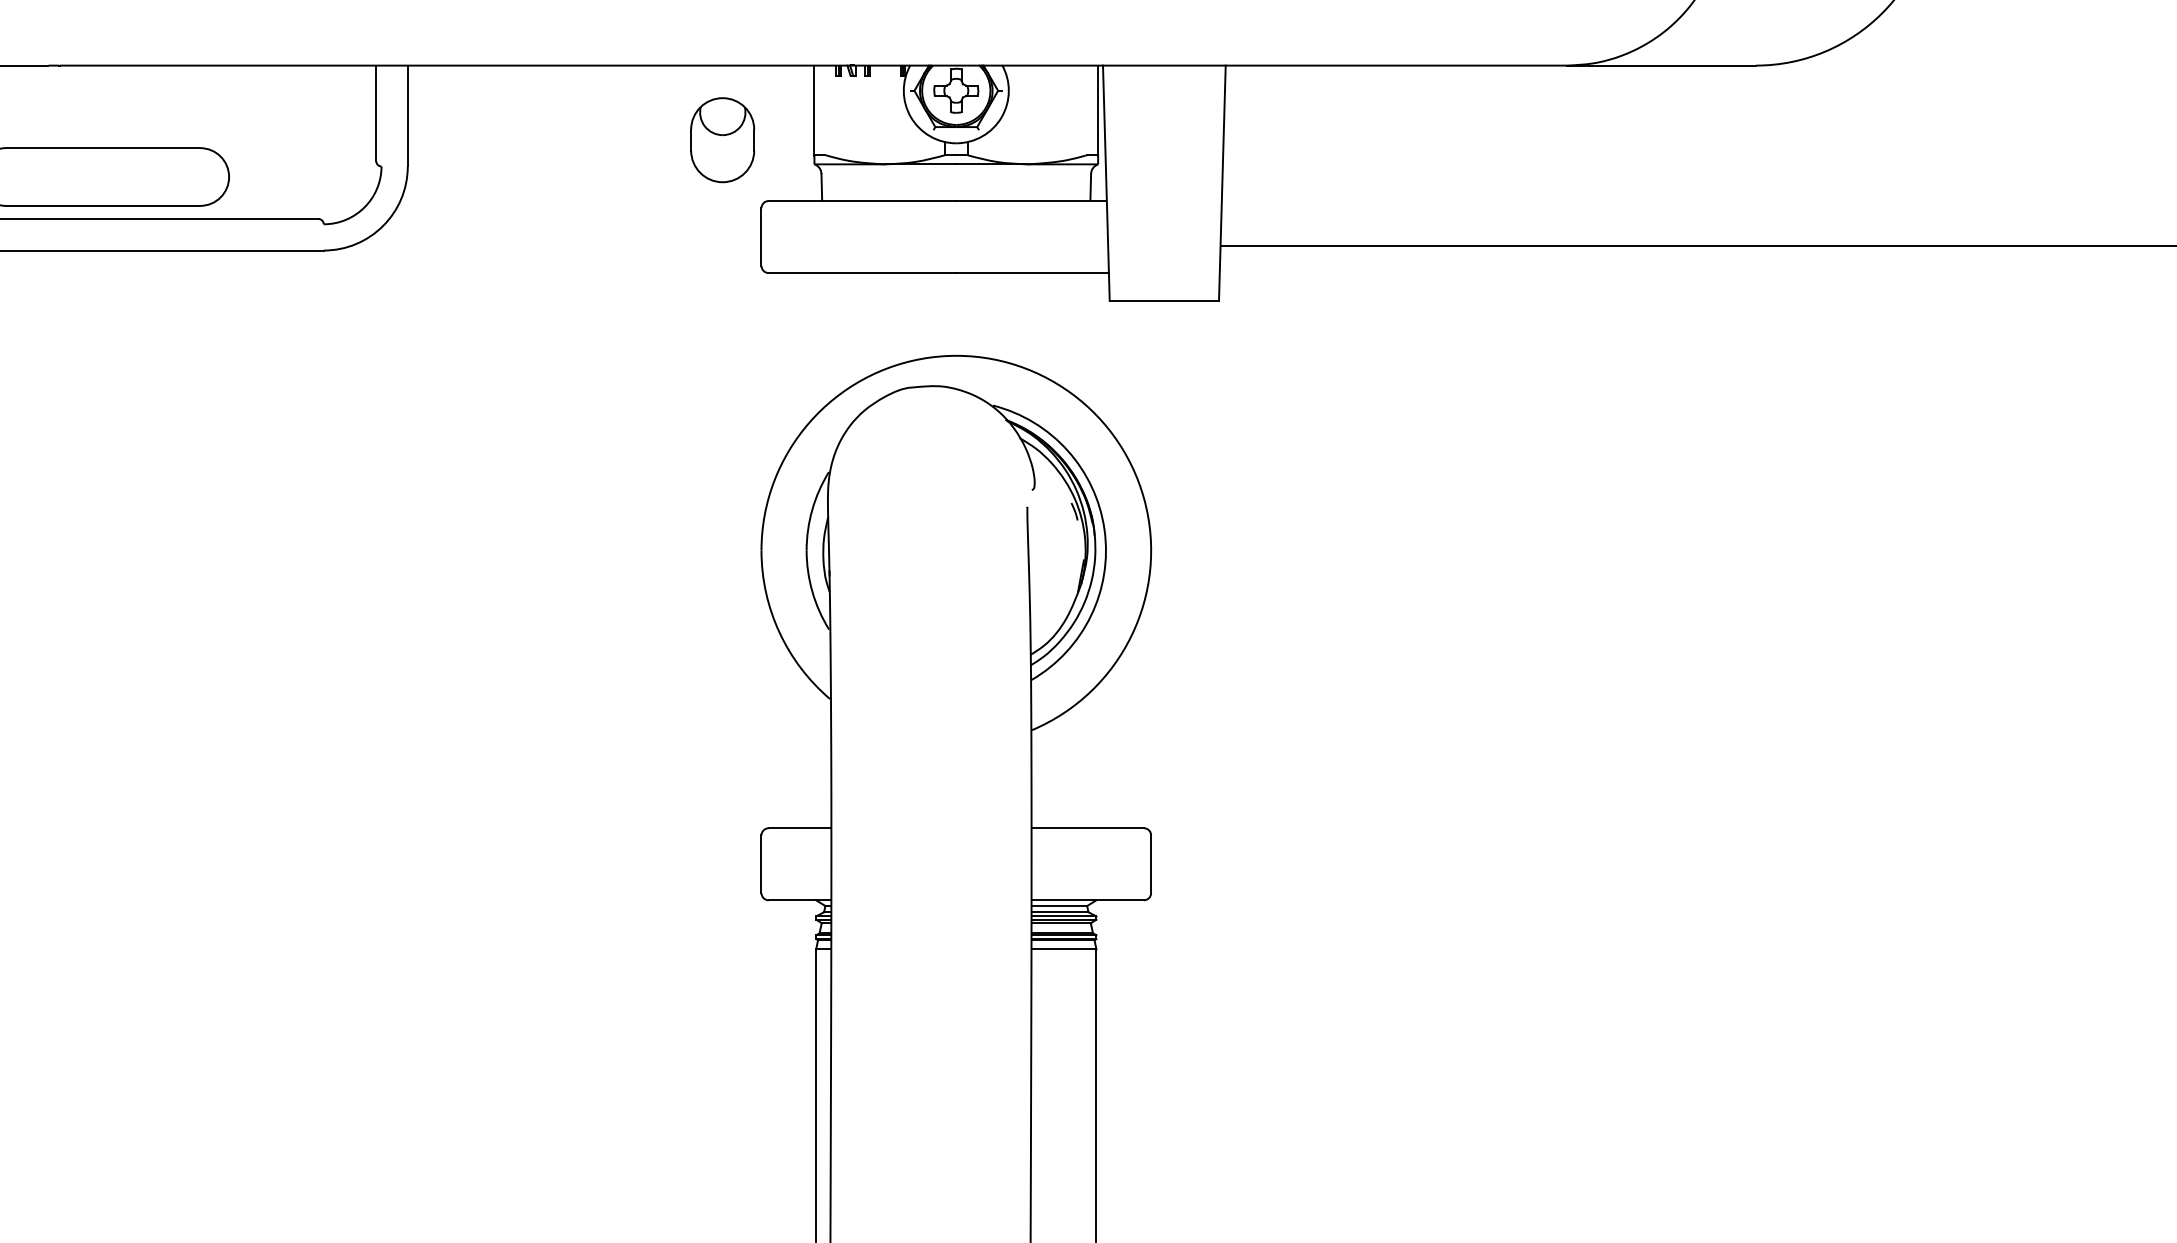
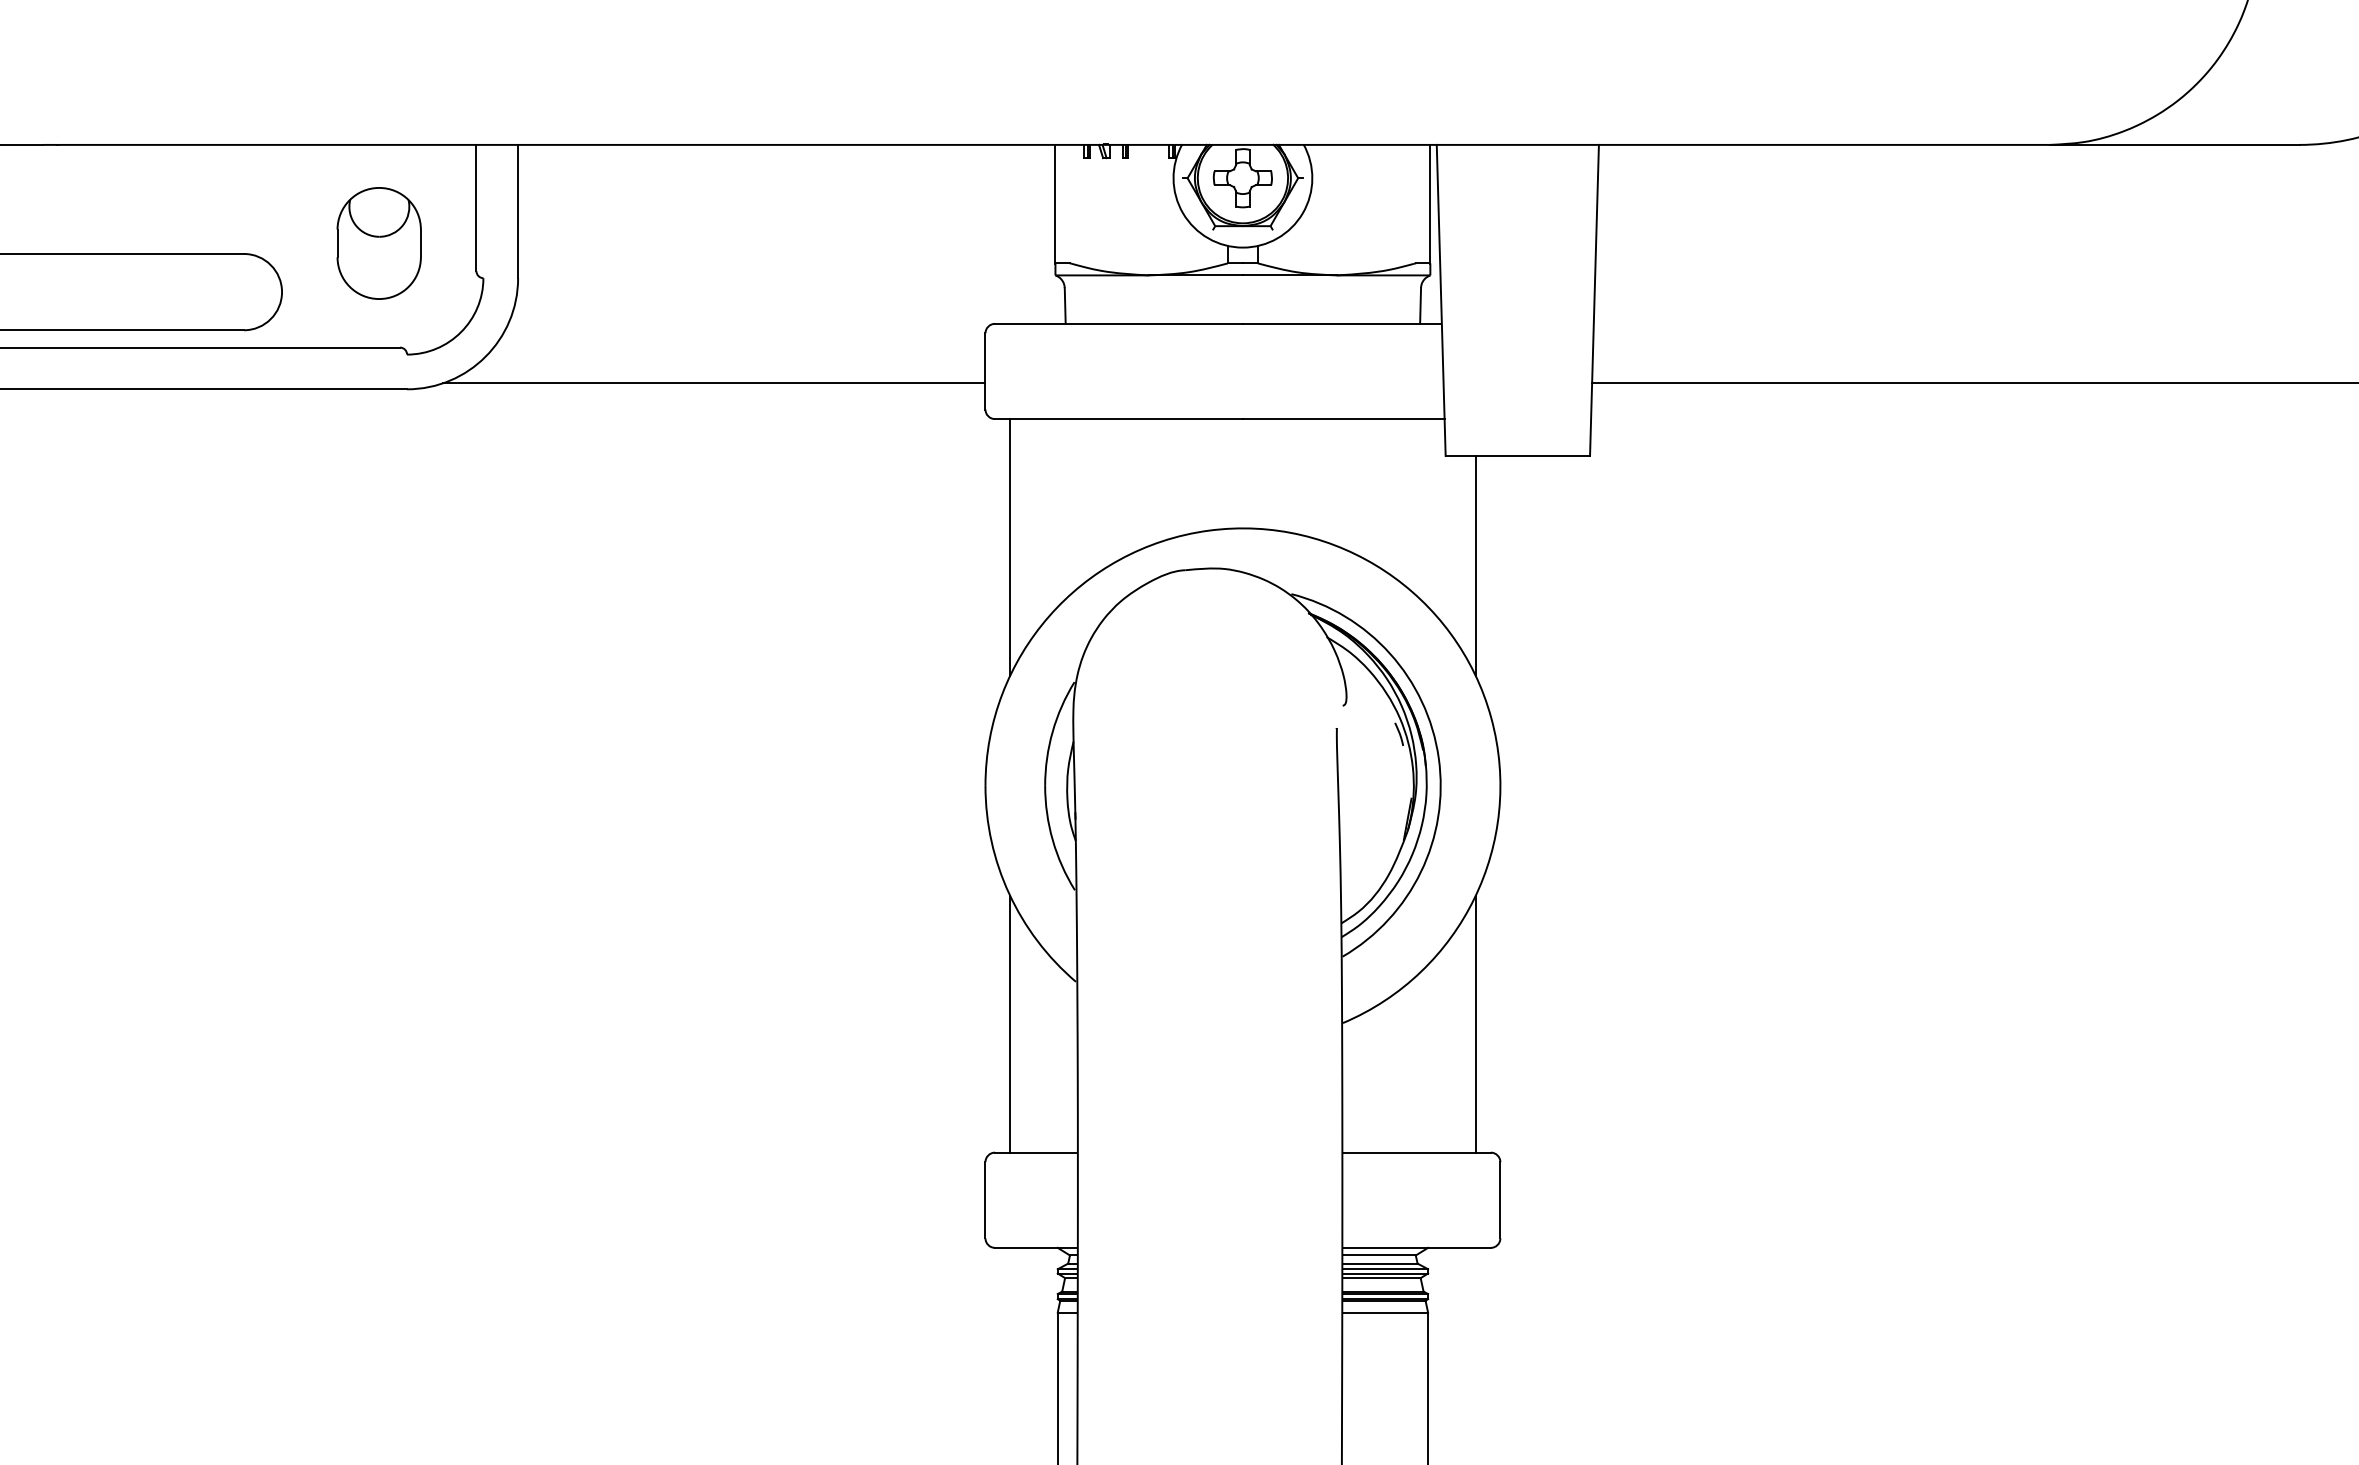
part: (722, 140) -> (378, 243), moved
line: (556, 245) -> (714, 382), added
line: (780, 370) -> (1010, 547), added
line: (1132, 383) -> (1475, 564), added
line: (780, 730) -> (1010, 1023), added
line: (1132, 730) -> (1475, 1023), added

